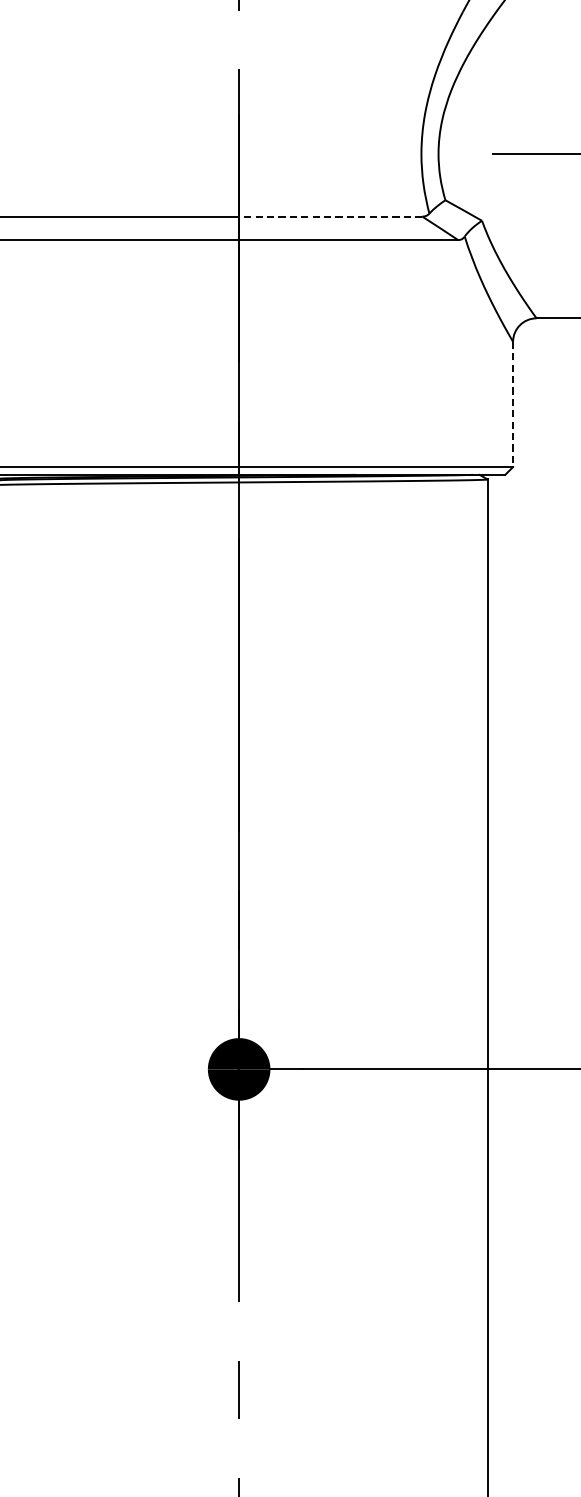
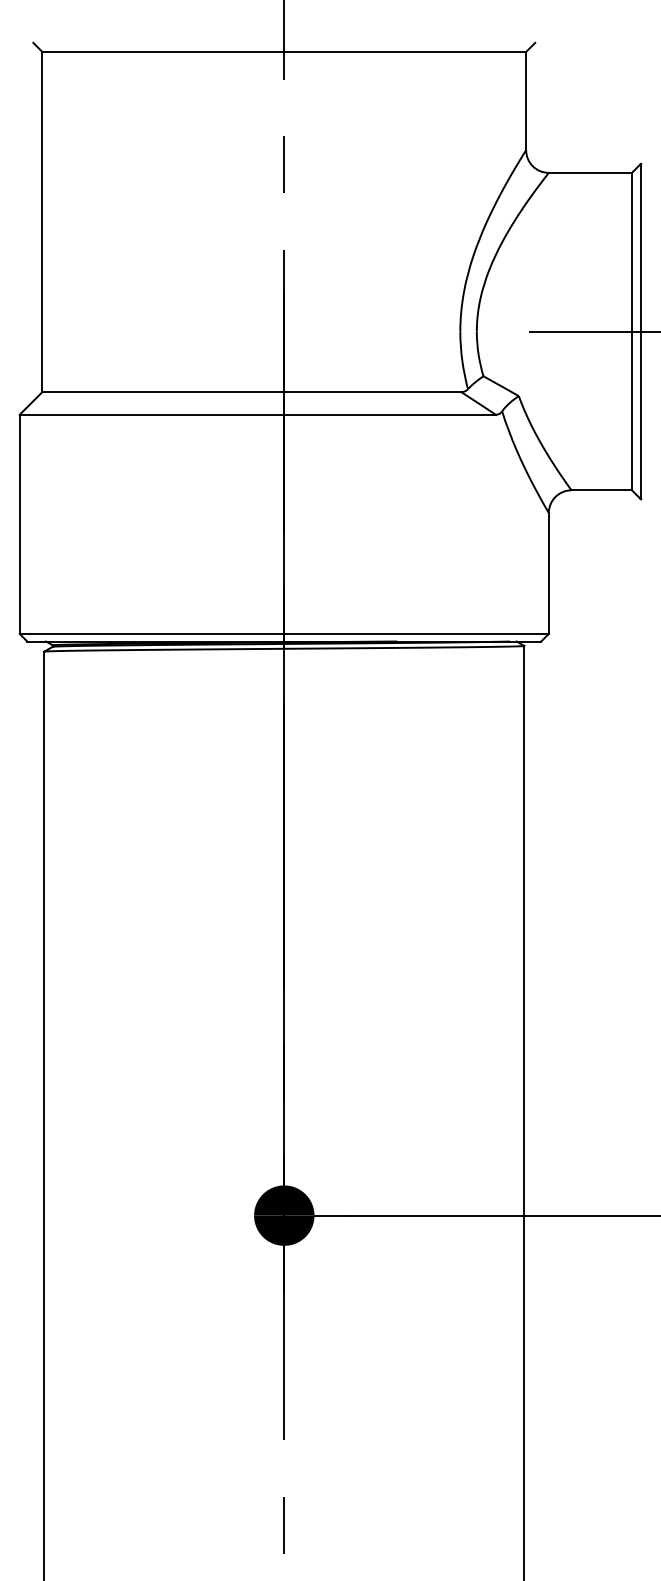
line: (330, 217) -> (372, 392), dashed -> solid
line: (512, 404) -> (548, 573), dashed -> solid

